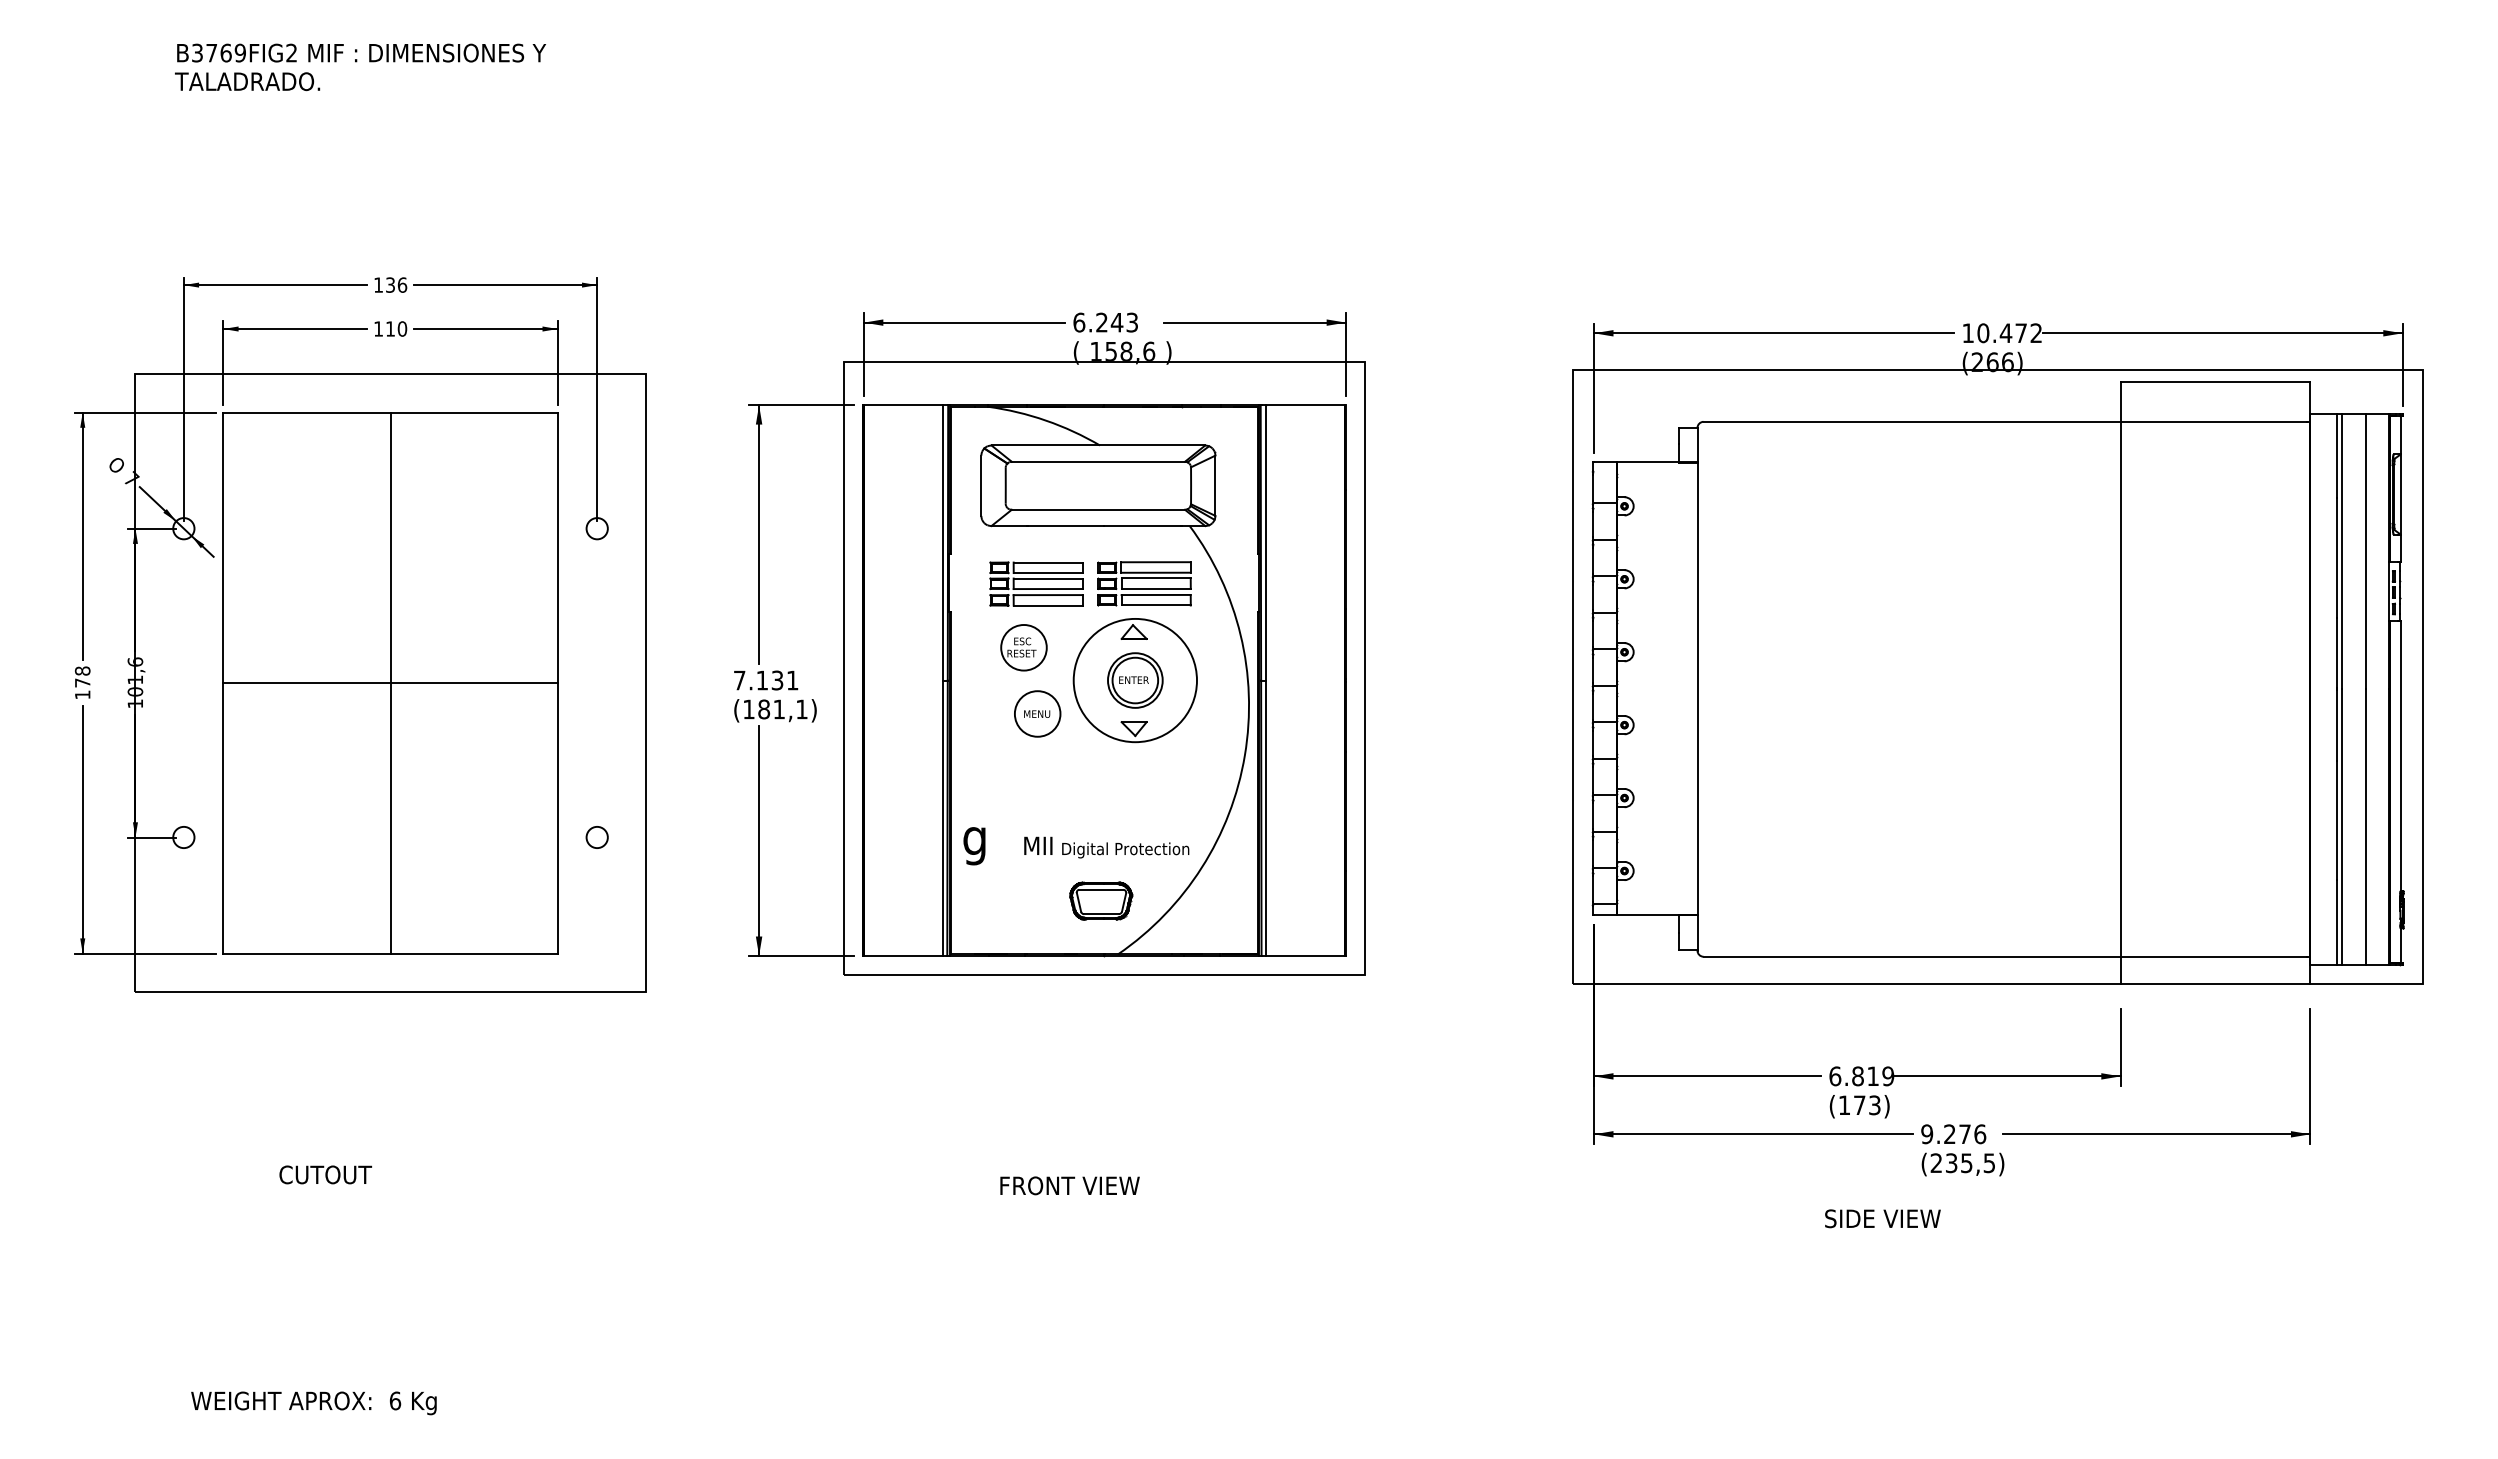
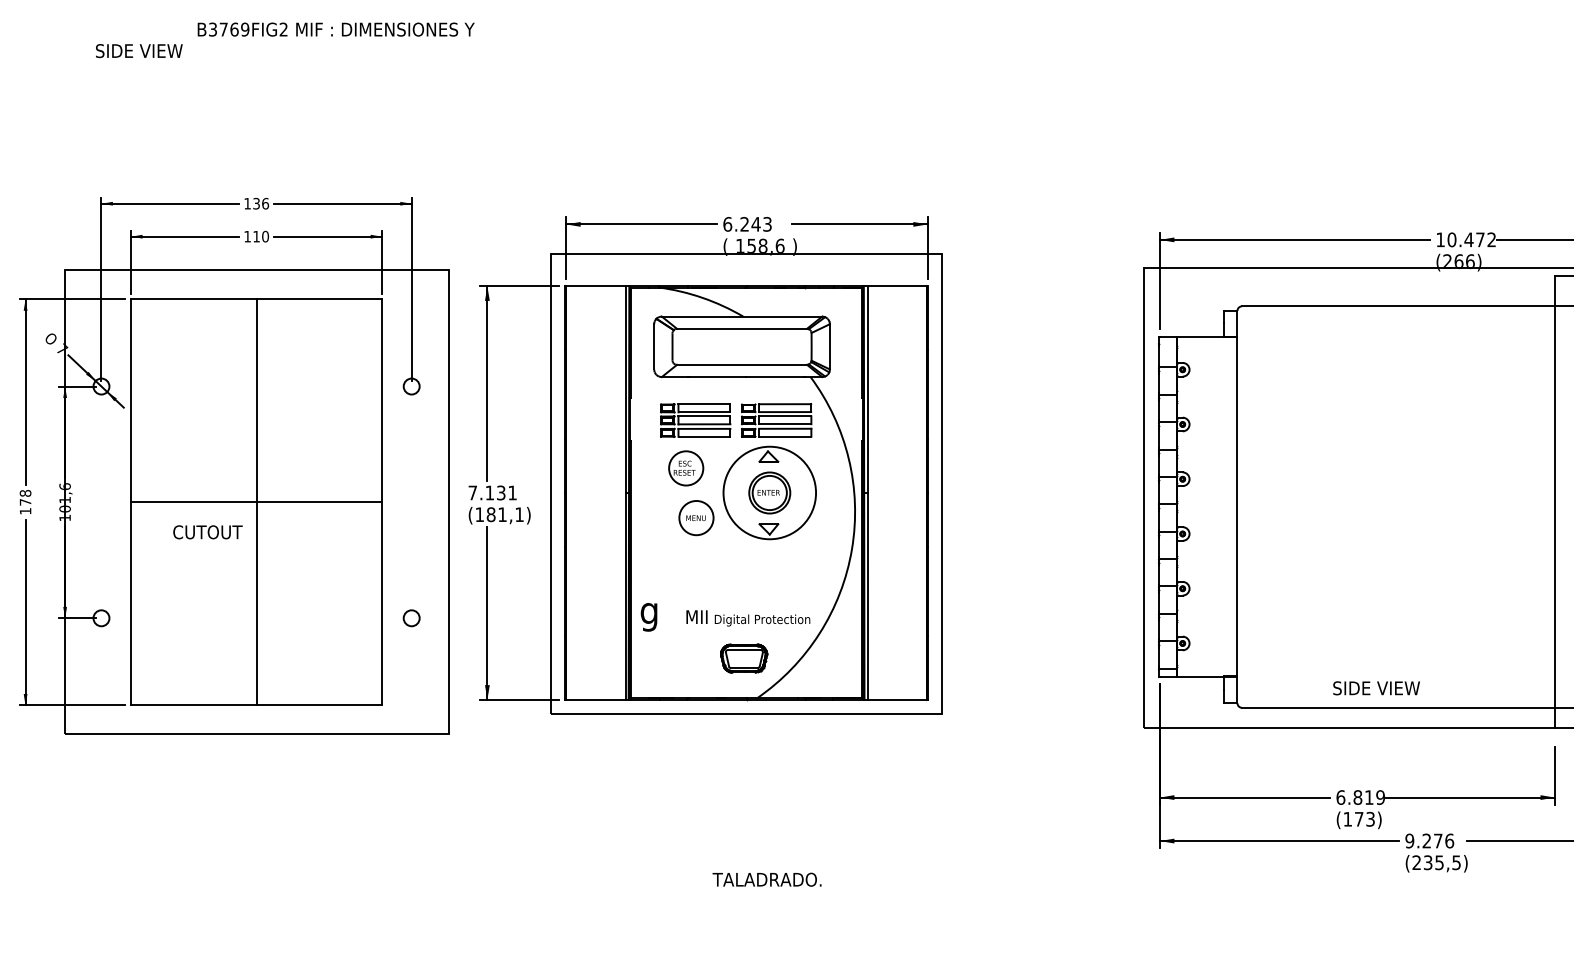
text: (361, 52) -> (336, 29), moved
text: (247, 81) -> (149, 50), TALADRADO. -> SIDE VIEW
part: (1049, 643) -> (705, 465), moved
text: (325, 1174) -> (207, 531), moved
text: (1070, 1185) -> (766, 879), FRONT VIEW -> TALADRADO.
text: (1882, 1218) -> (1376, 688), moved

